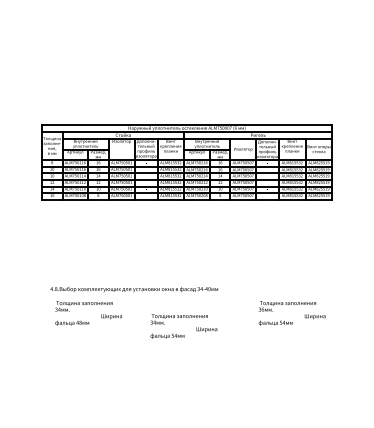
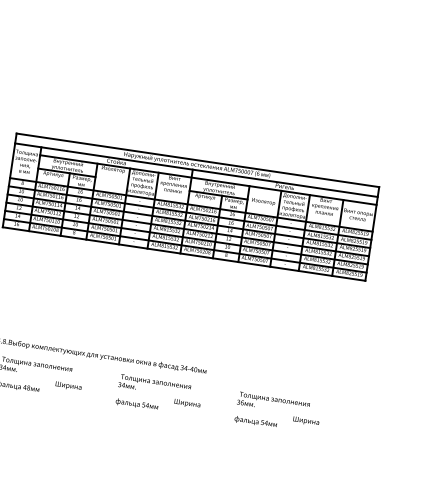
text: (291, 313) -> (277, 412), moved
text: (183, 326) -> (158, 395), moved

